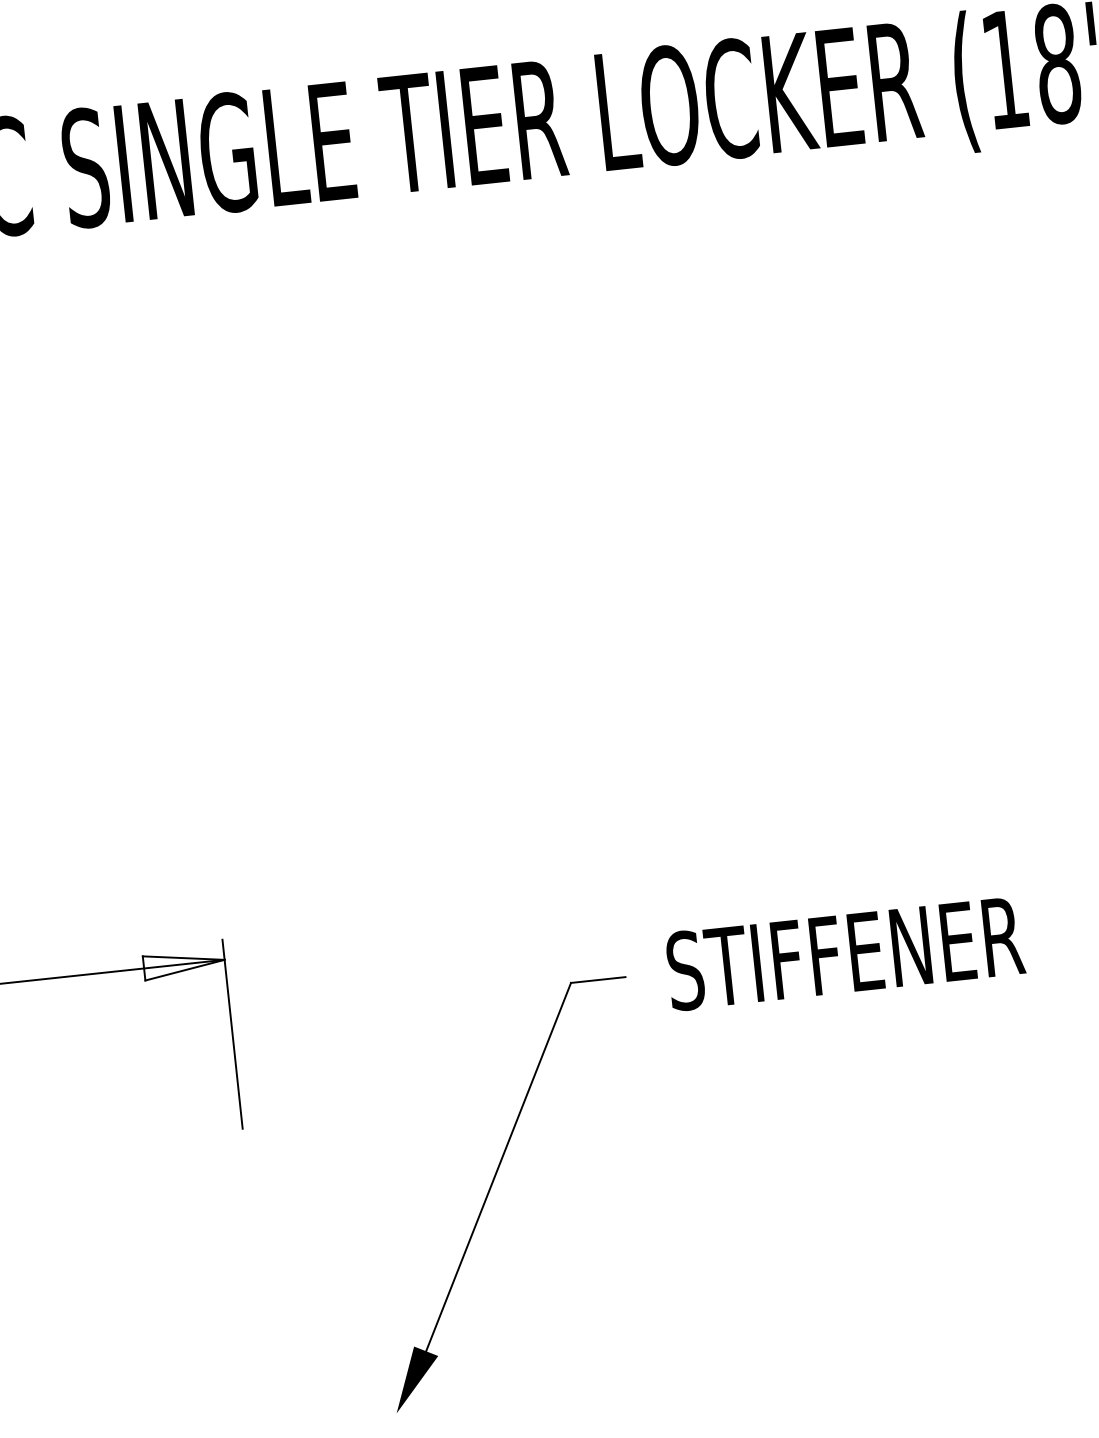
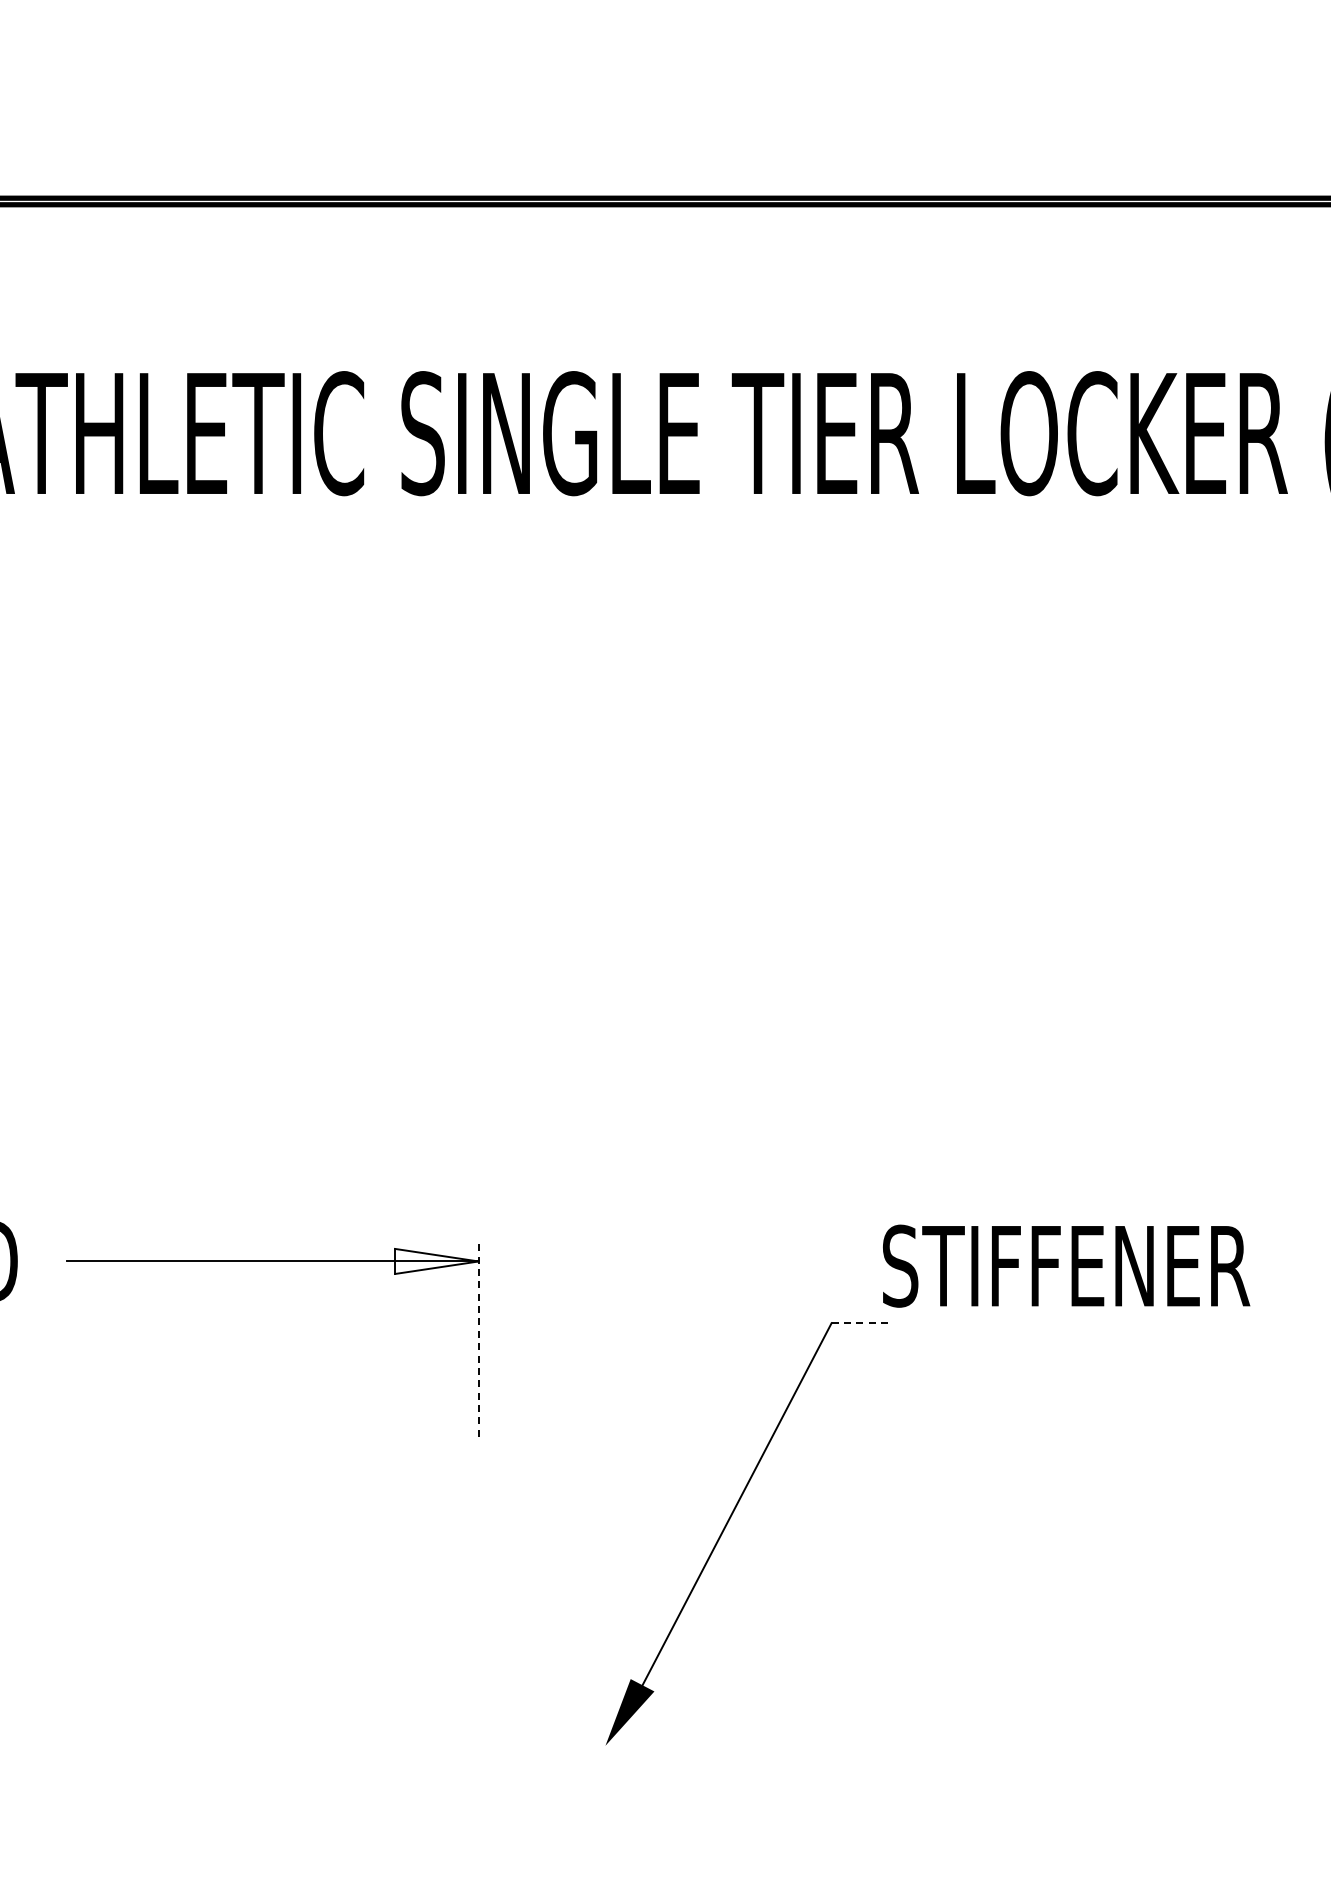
text: (845, 952) -> (1066, 1265), moved
line: (598, 980) -> (860, 1323), solid -> dashed
line: (232, 1034) -> (478, 1338), solid -> dashed

